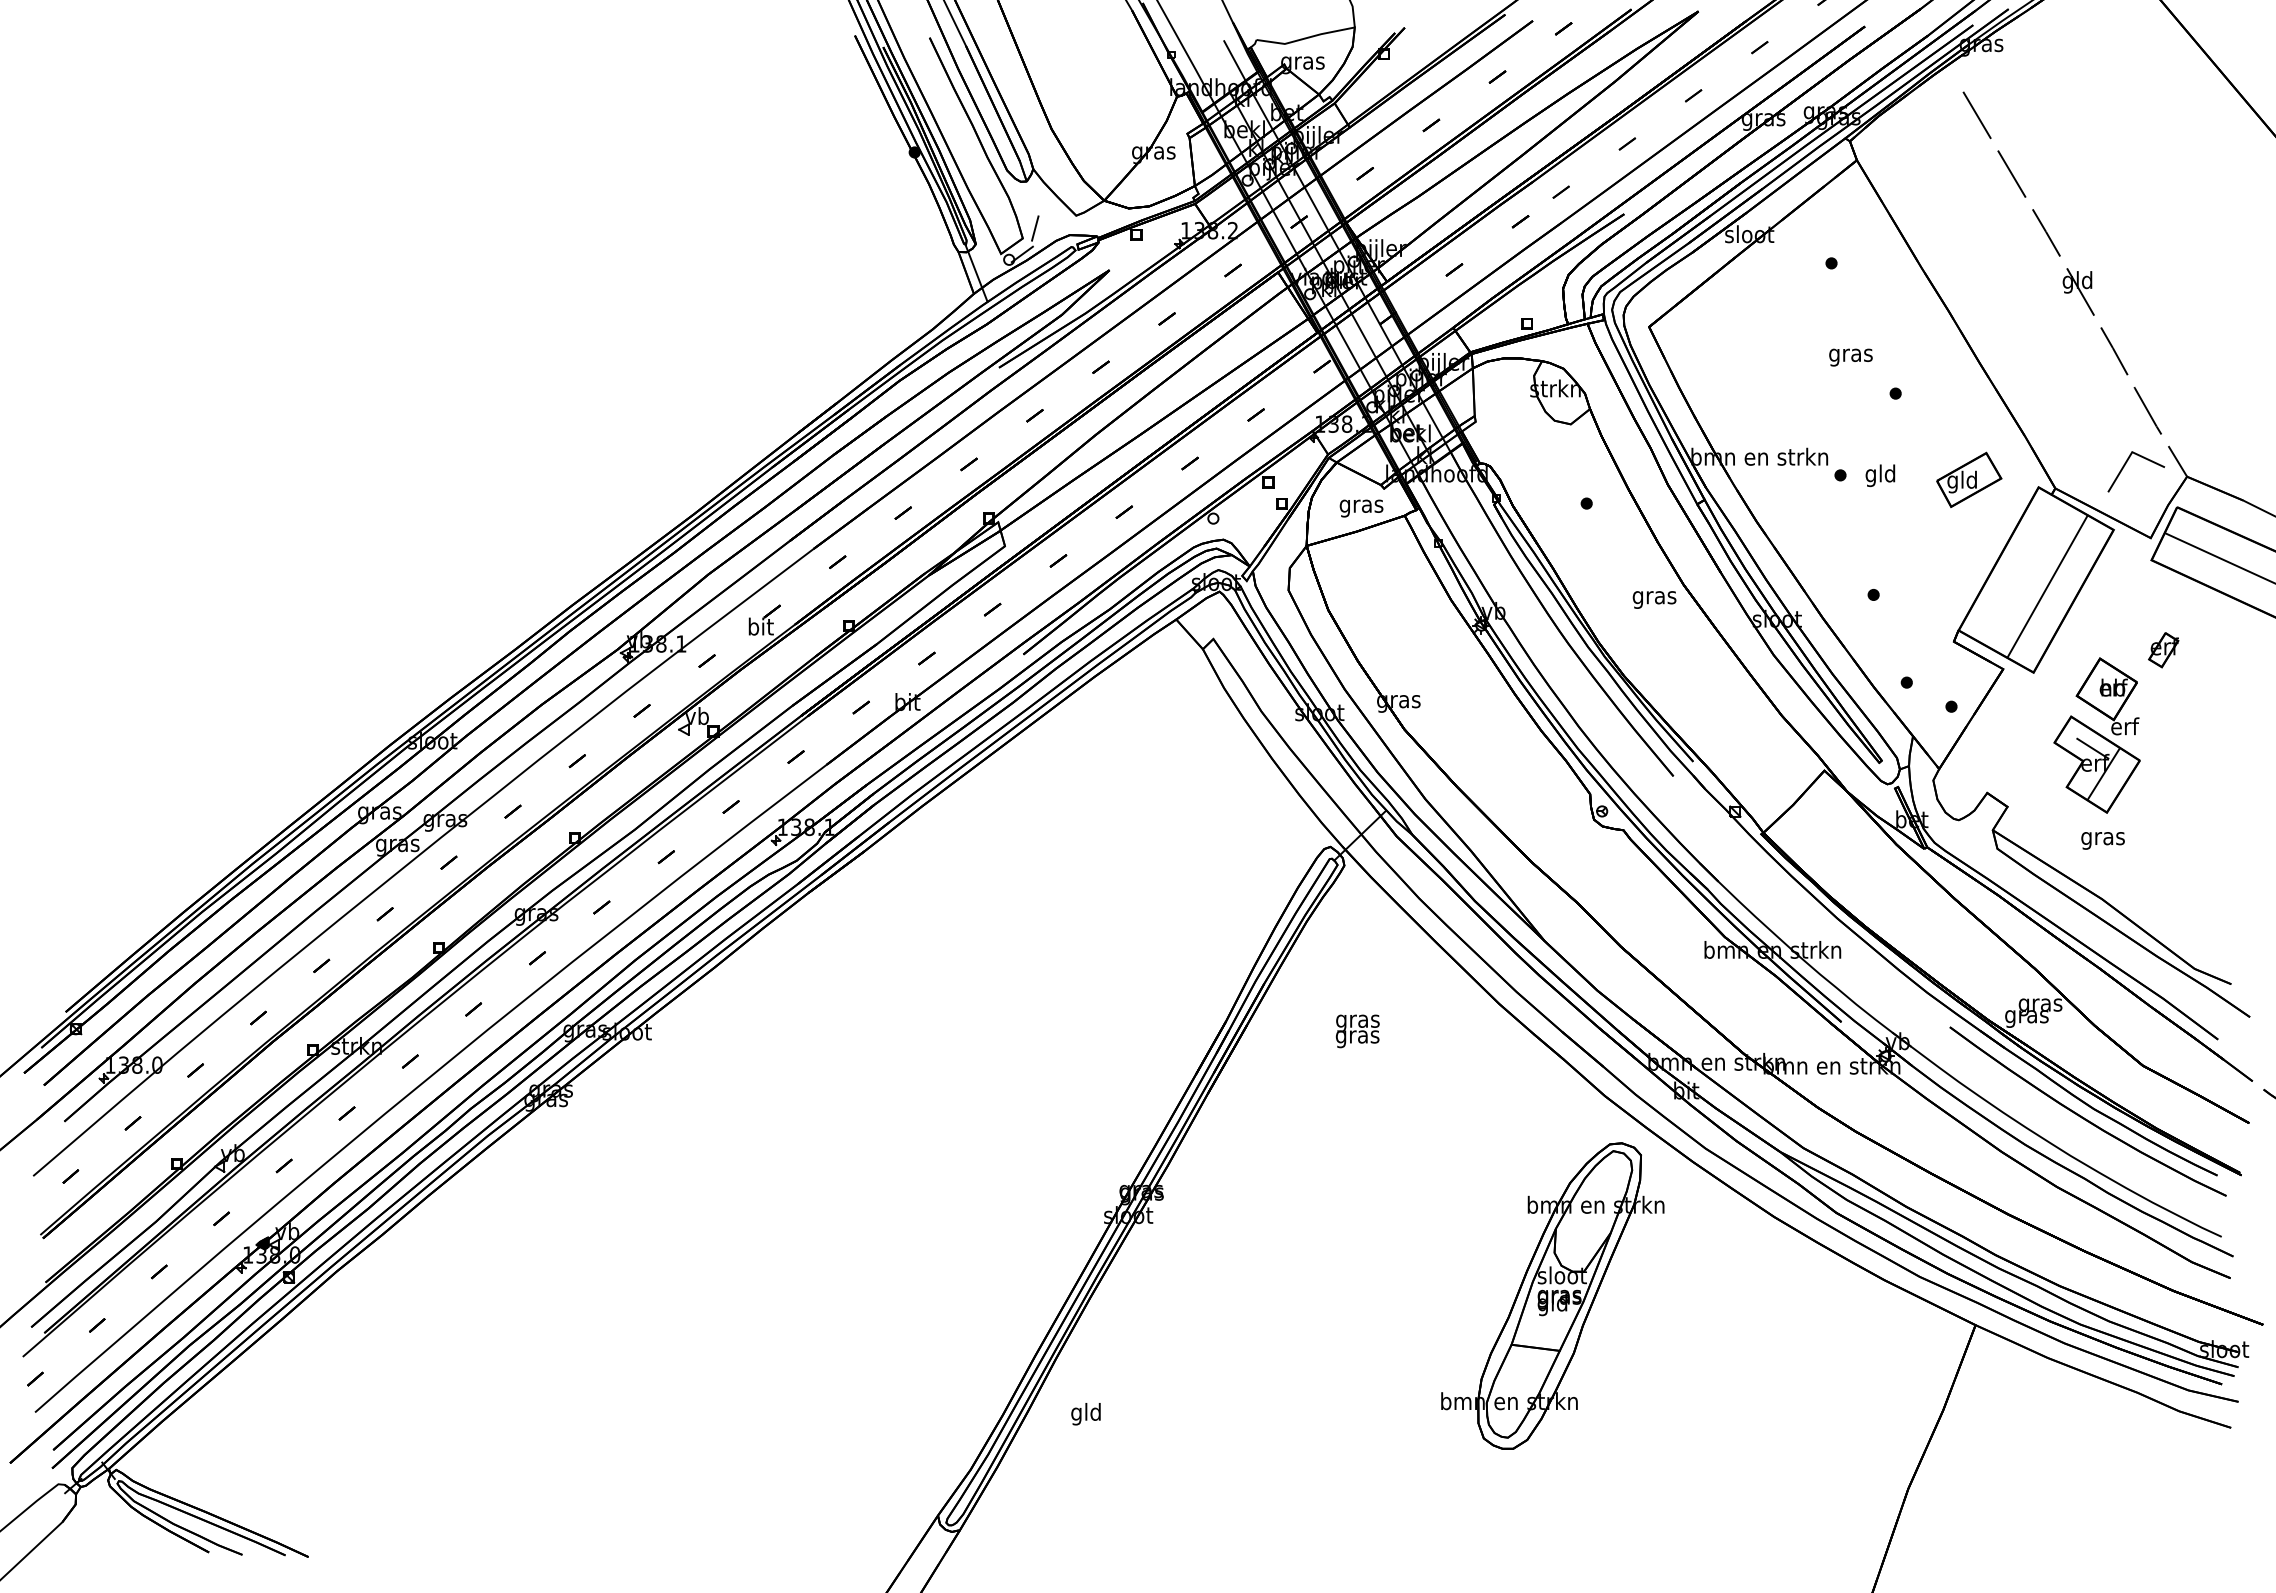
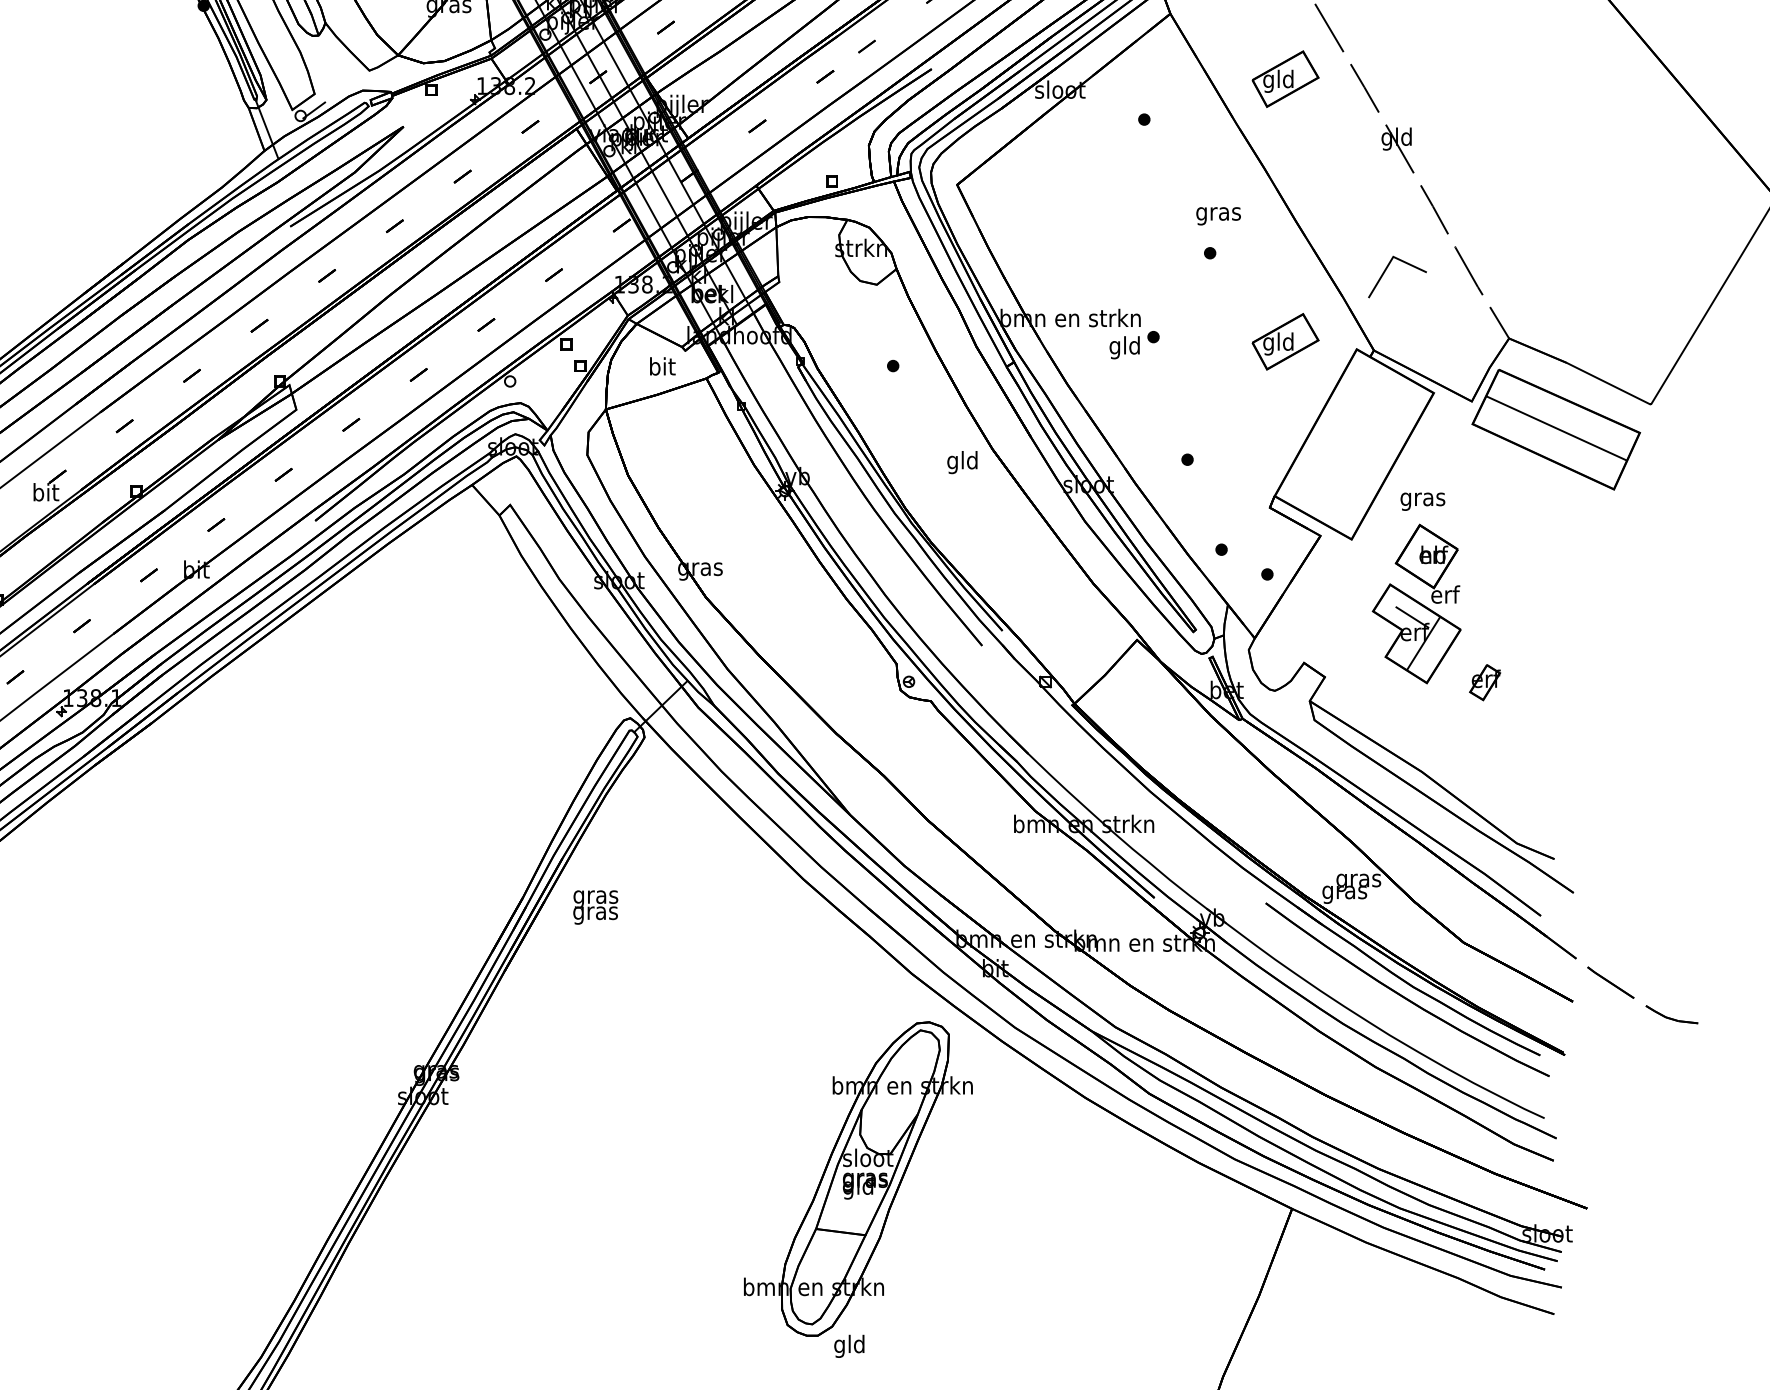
part: (1969, 223) -> (1285, 78), added
line: (1035, 228) -> (327, 83), removed
text: (1850, 357) -> (1218, 216), moved
line: (2125, 465) -> (1386, 270), moved
text: (1880, 475) -> (1124, 347), moved
text: (1361, 506) -> (662, 369), gras -> bit
line: (2047, 586) -> (1365, 451), removed
text: (1654, 597) -> (962, 462), gras -> gld
part: (2163, 650) -> (1484, 682), moved
text: (2102, 840) -> (1422, 501), moved
text: (1357, 1031) -> (595, 907), moved
text: (1085, 1414) -> (848, 1346), moved

